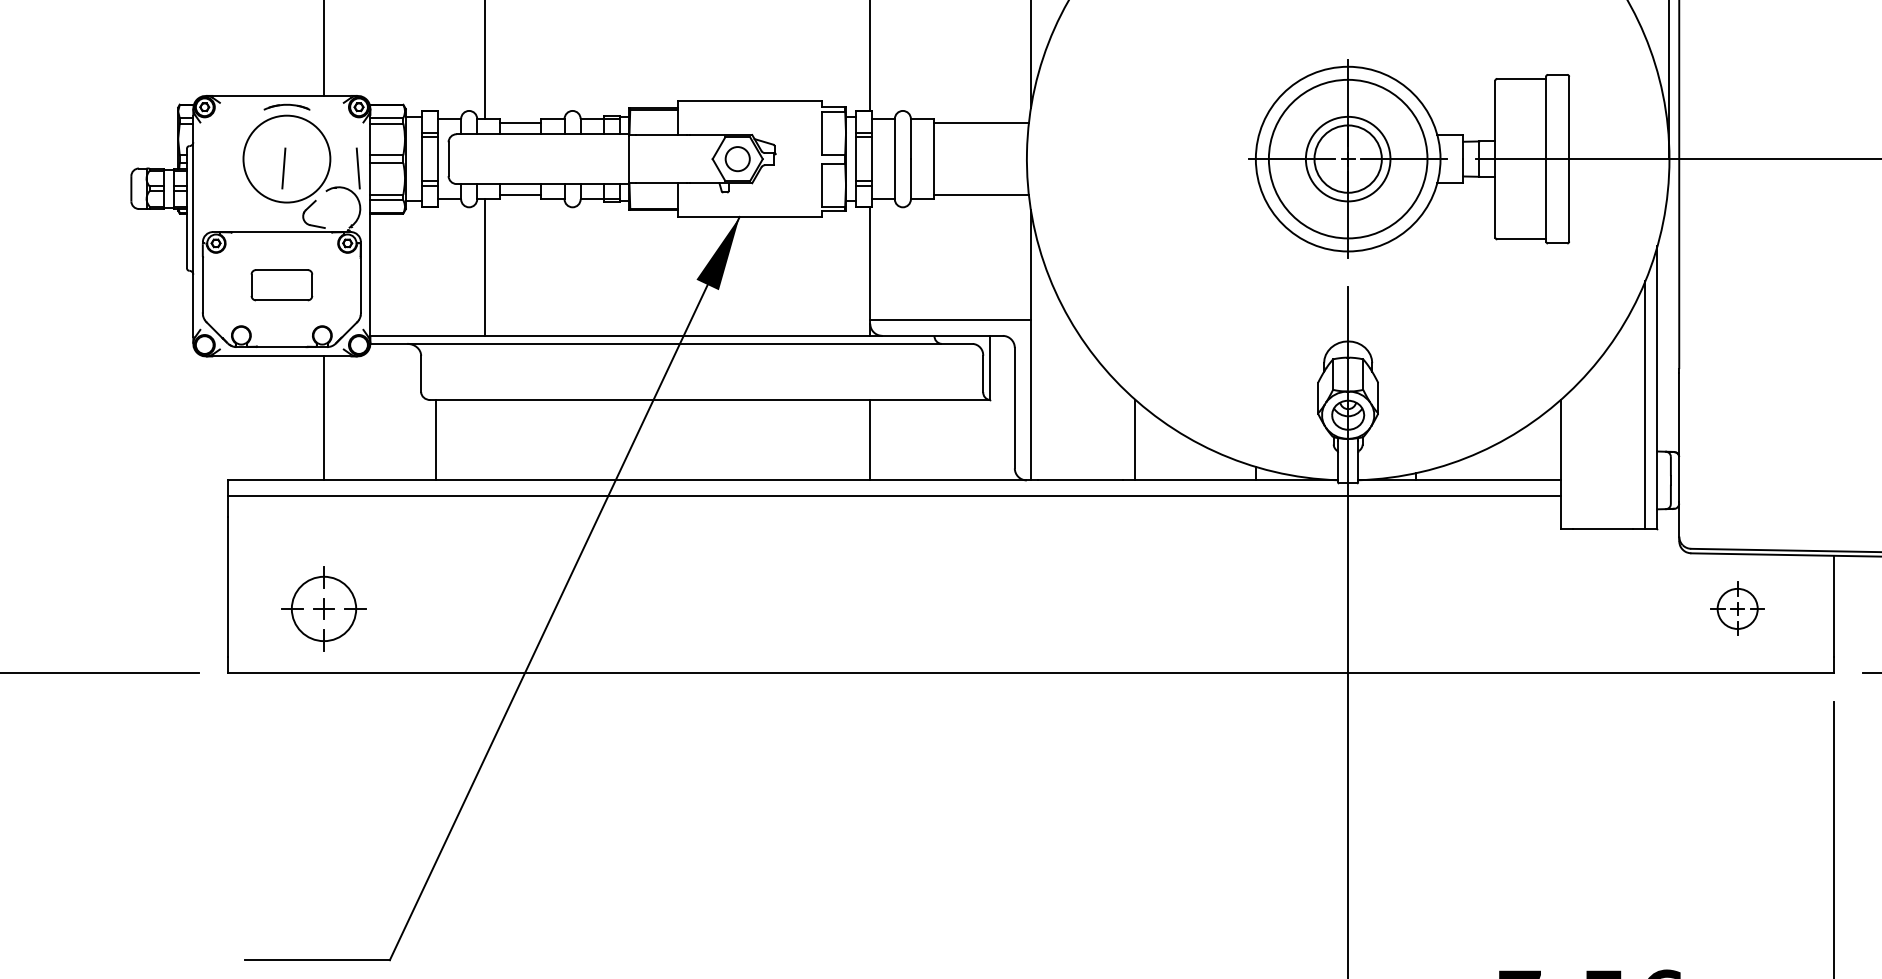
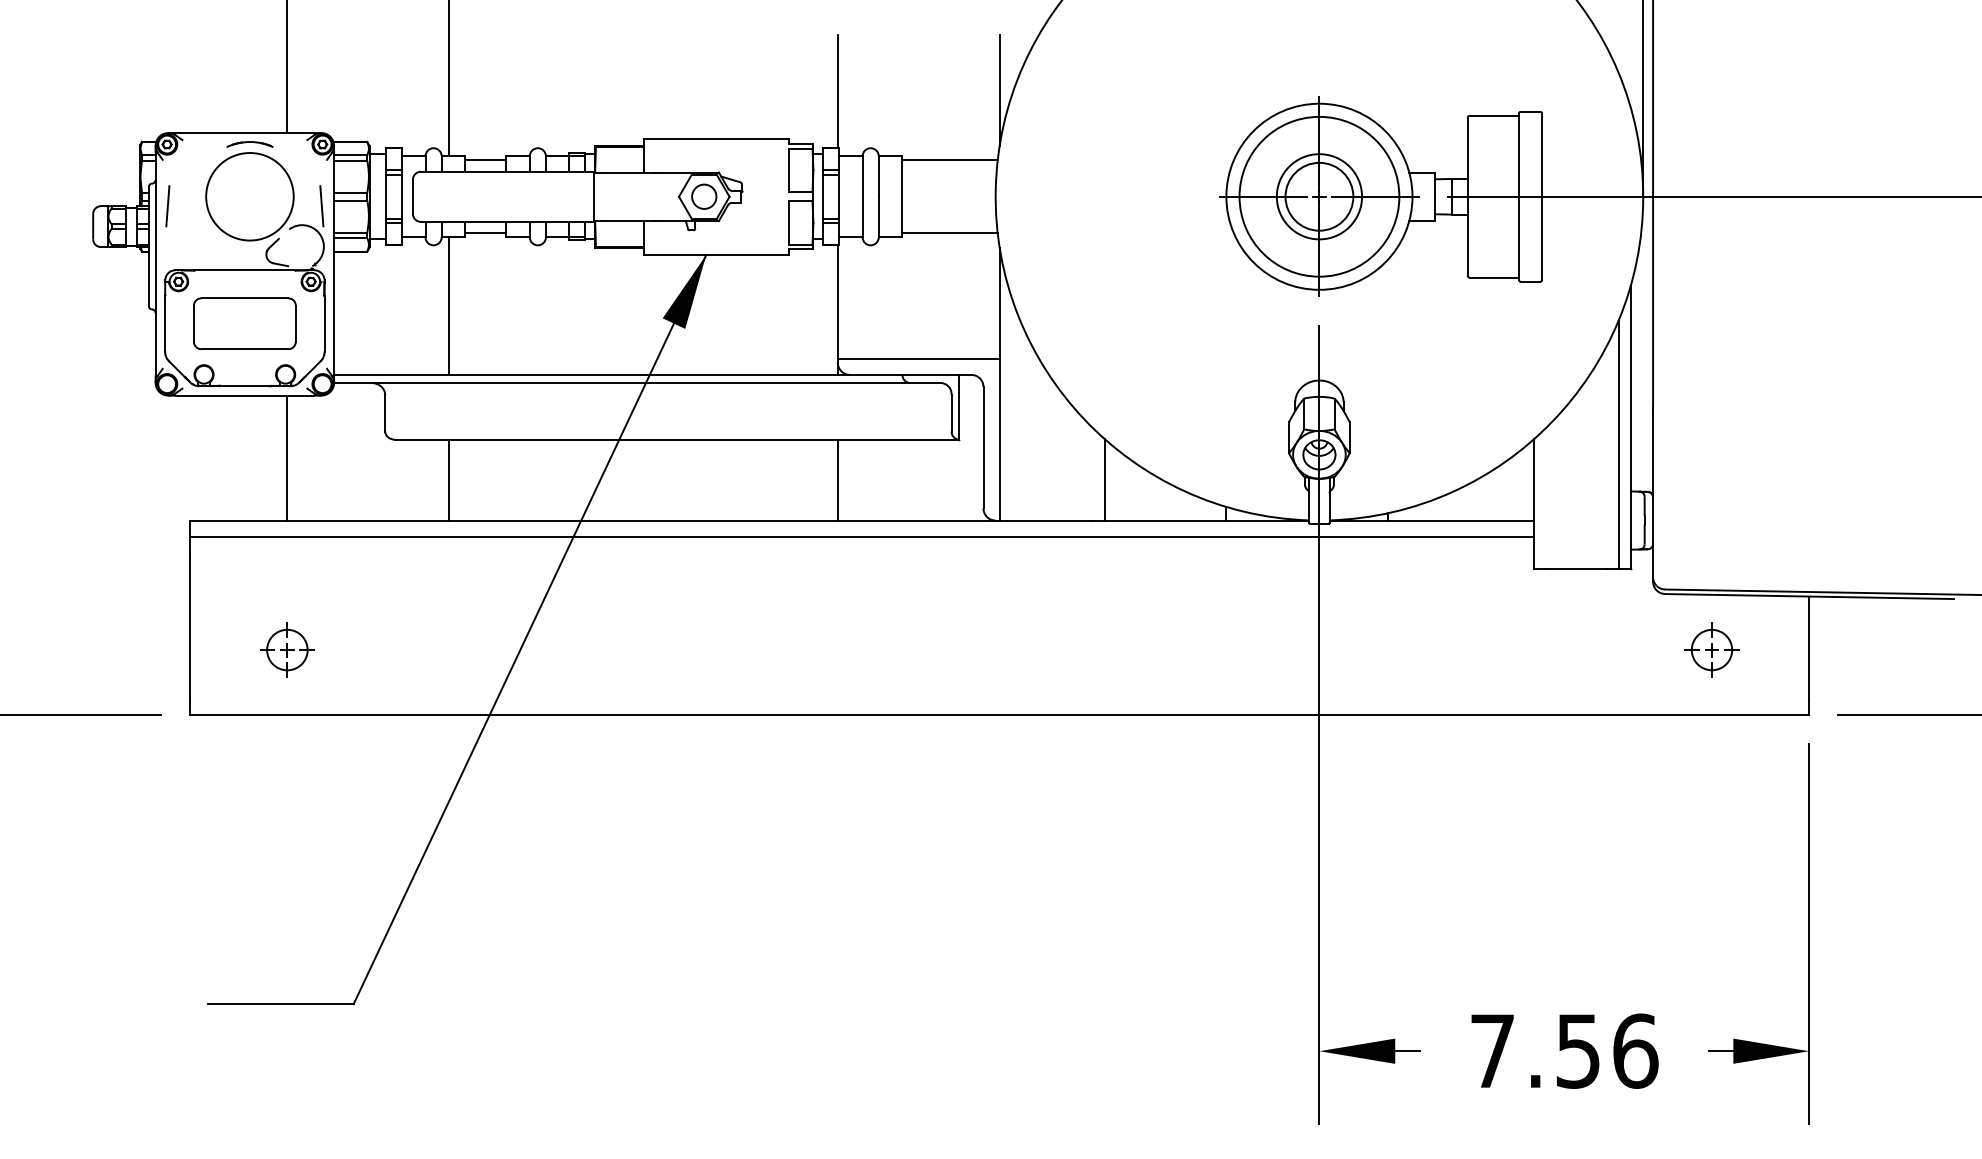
line: (283, 168) -> (167, 206), moved
part: (281, 284) -> (244, 323), size x1.67
line: (436, 439) -> (449, 479), moved
part: (324, 608) -> (287, 649), size x0.62

